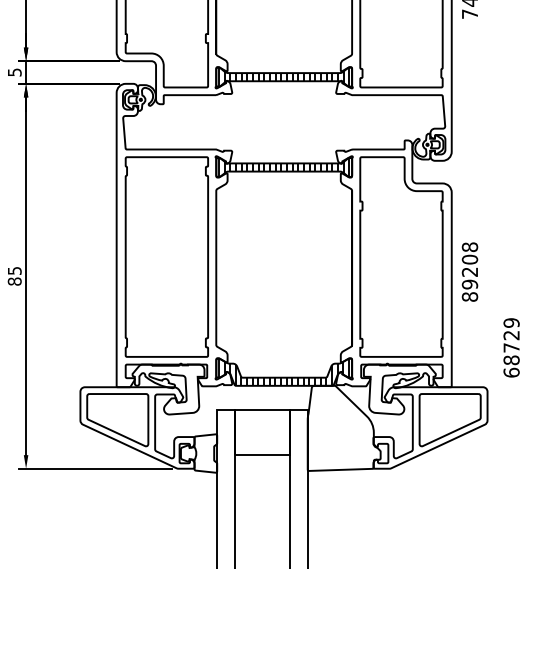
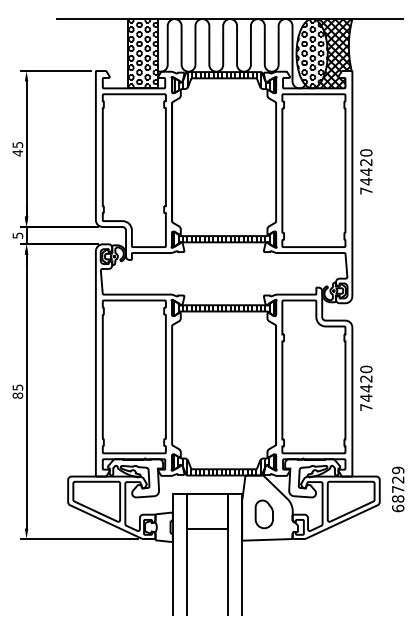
text: (470, 272) -> (366, 388), 89208 -> 74420
text: (511, 347) -> (398, 489), moved
part: (335, 436) -> (263, 514), added

